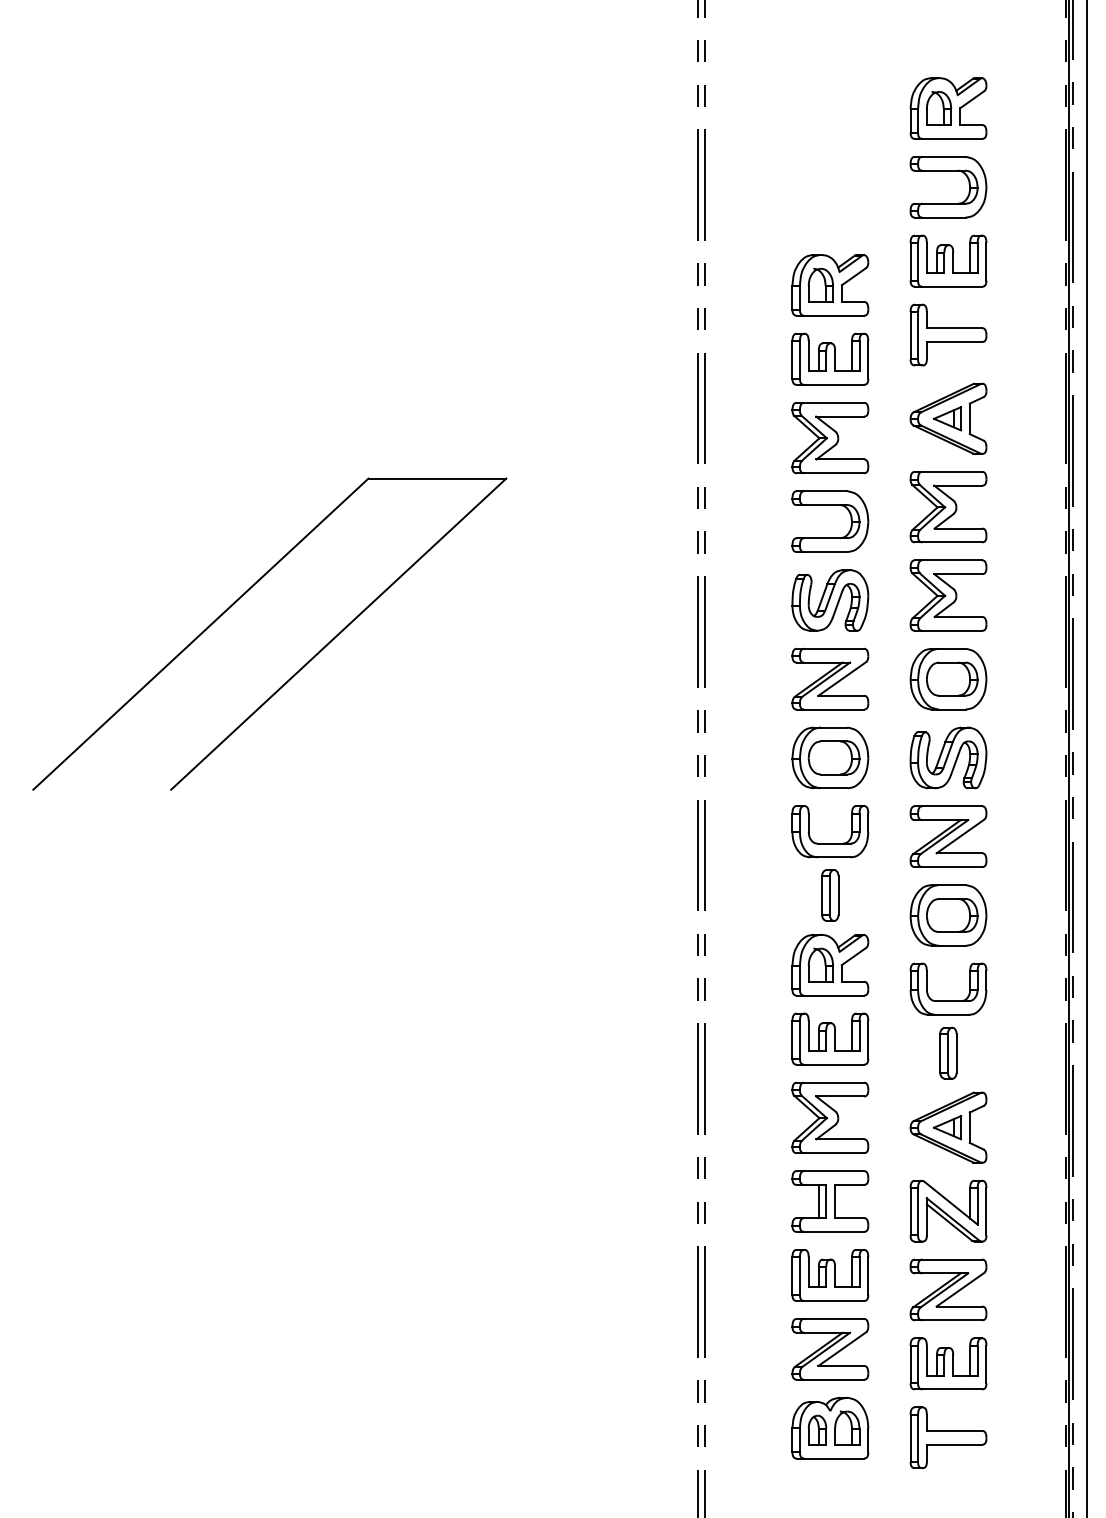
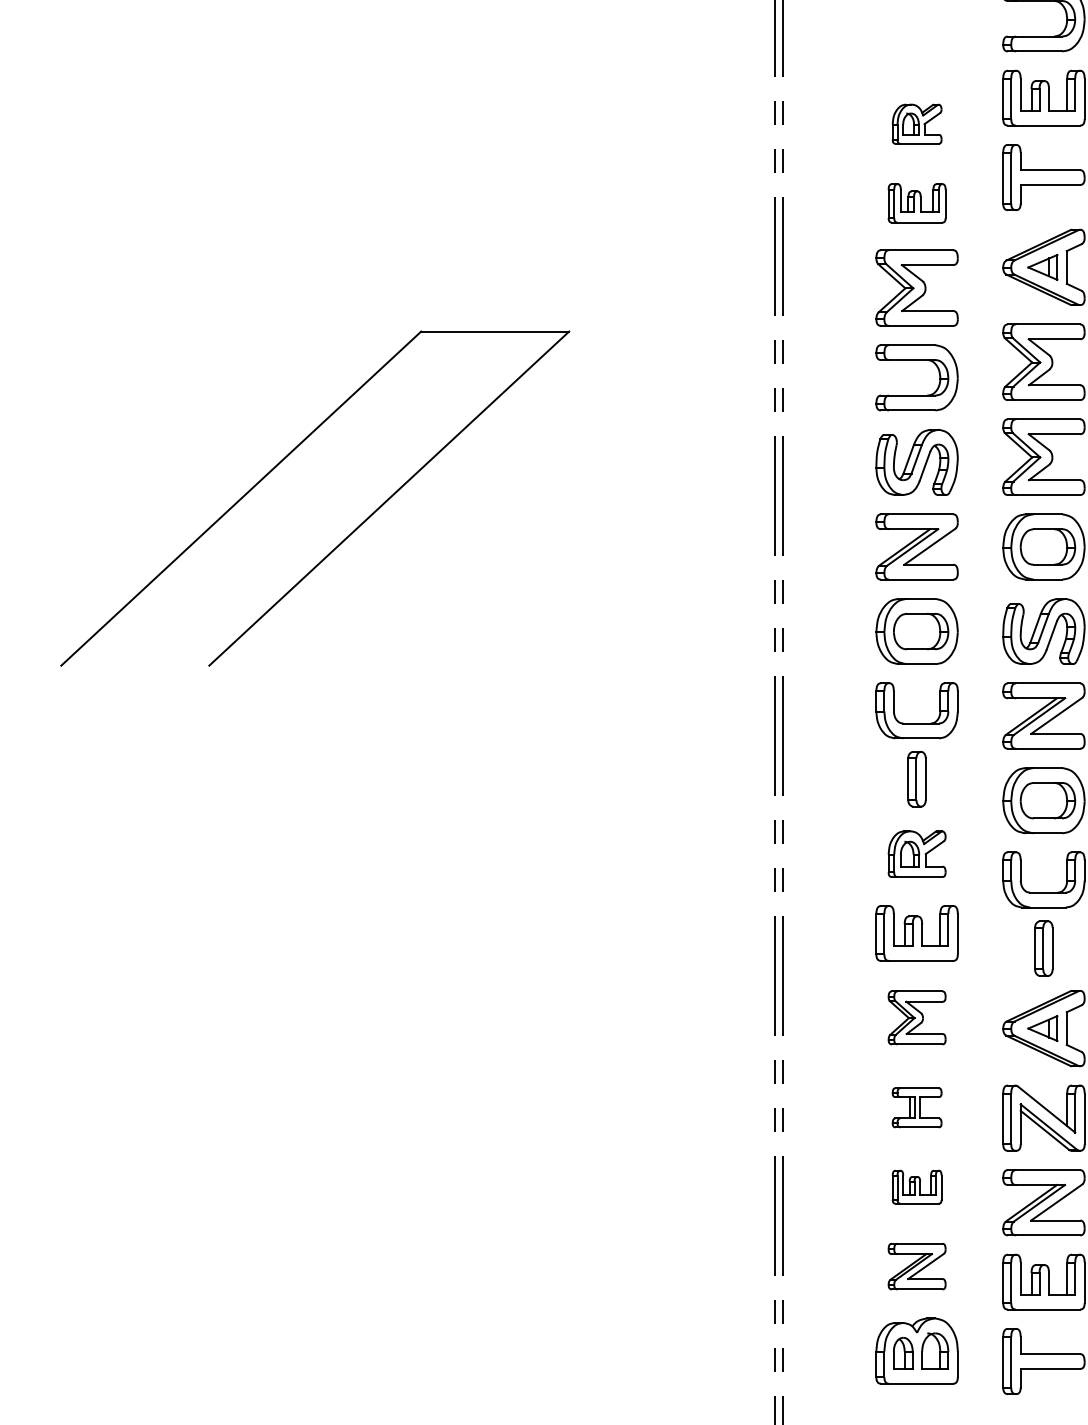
part: (830, 285) -> (917, 124), size x0.6
part: (830, 358) -> (917, 202), size x0.7
part: (830, 965) -> (917, 854), size x0.7
part: (830, 1117) -> (917, 1017), size x0.7
part: (830, 1201) -> (917, 1107), size x0.6
part: (830, 1275) -> (917, 1187), size x0.6
part: (830, 1349) -> (917, 1266), size x0.7

